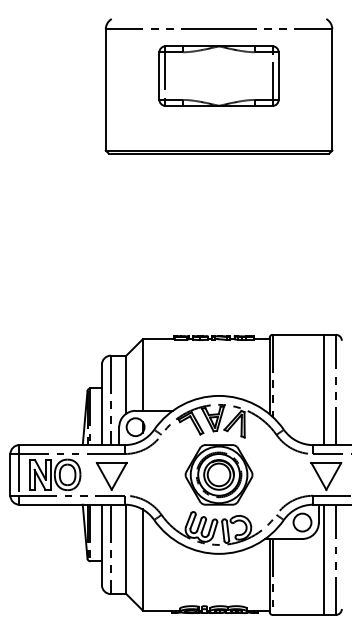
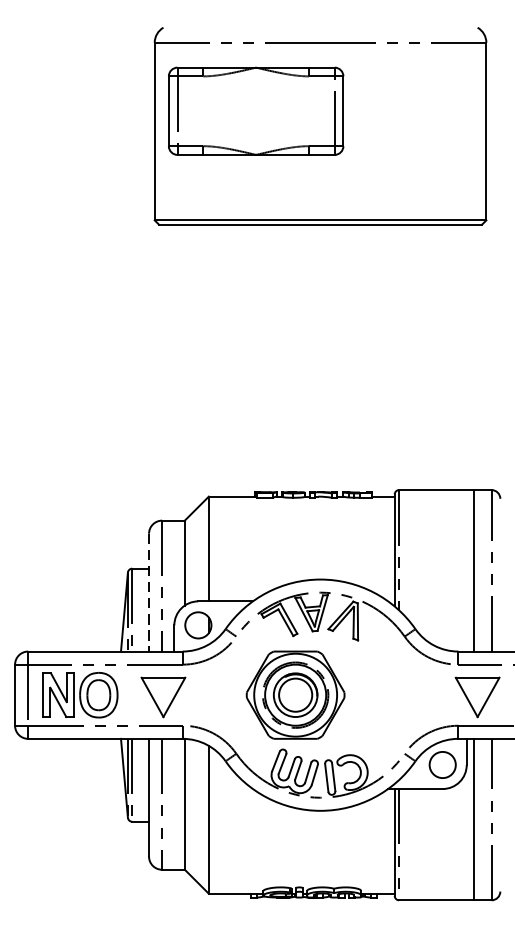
part: (218, 75) -> (255, 110), moved
line: (101, 405) -> (148, 593), solid -> dashed
part: (218, 474) -> (294, 694), moved

